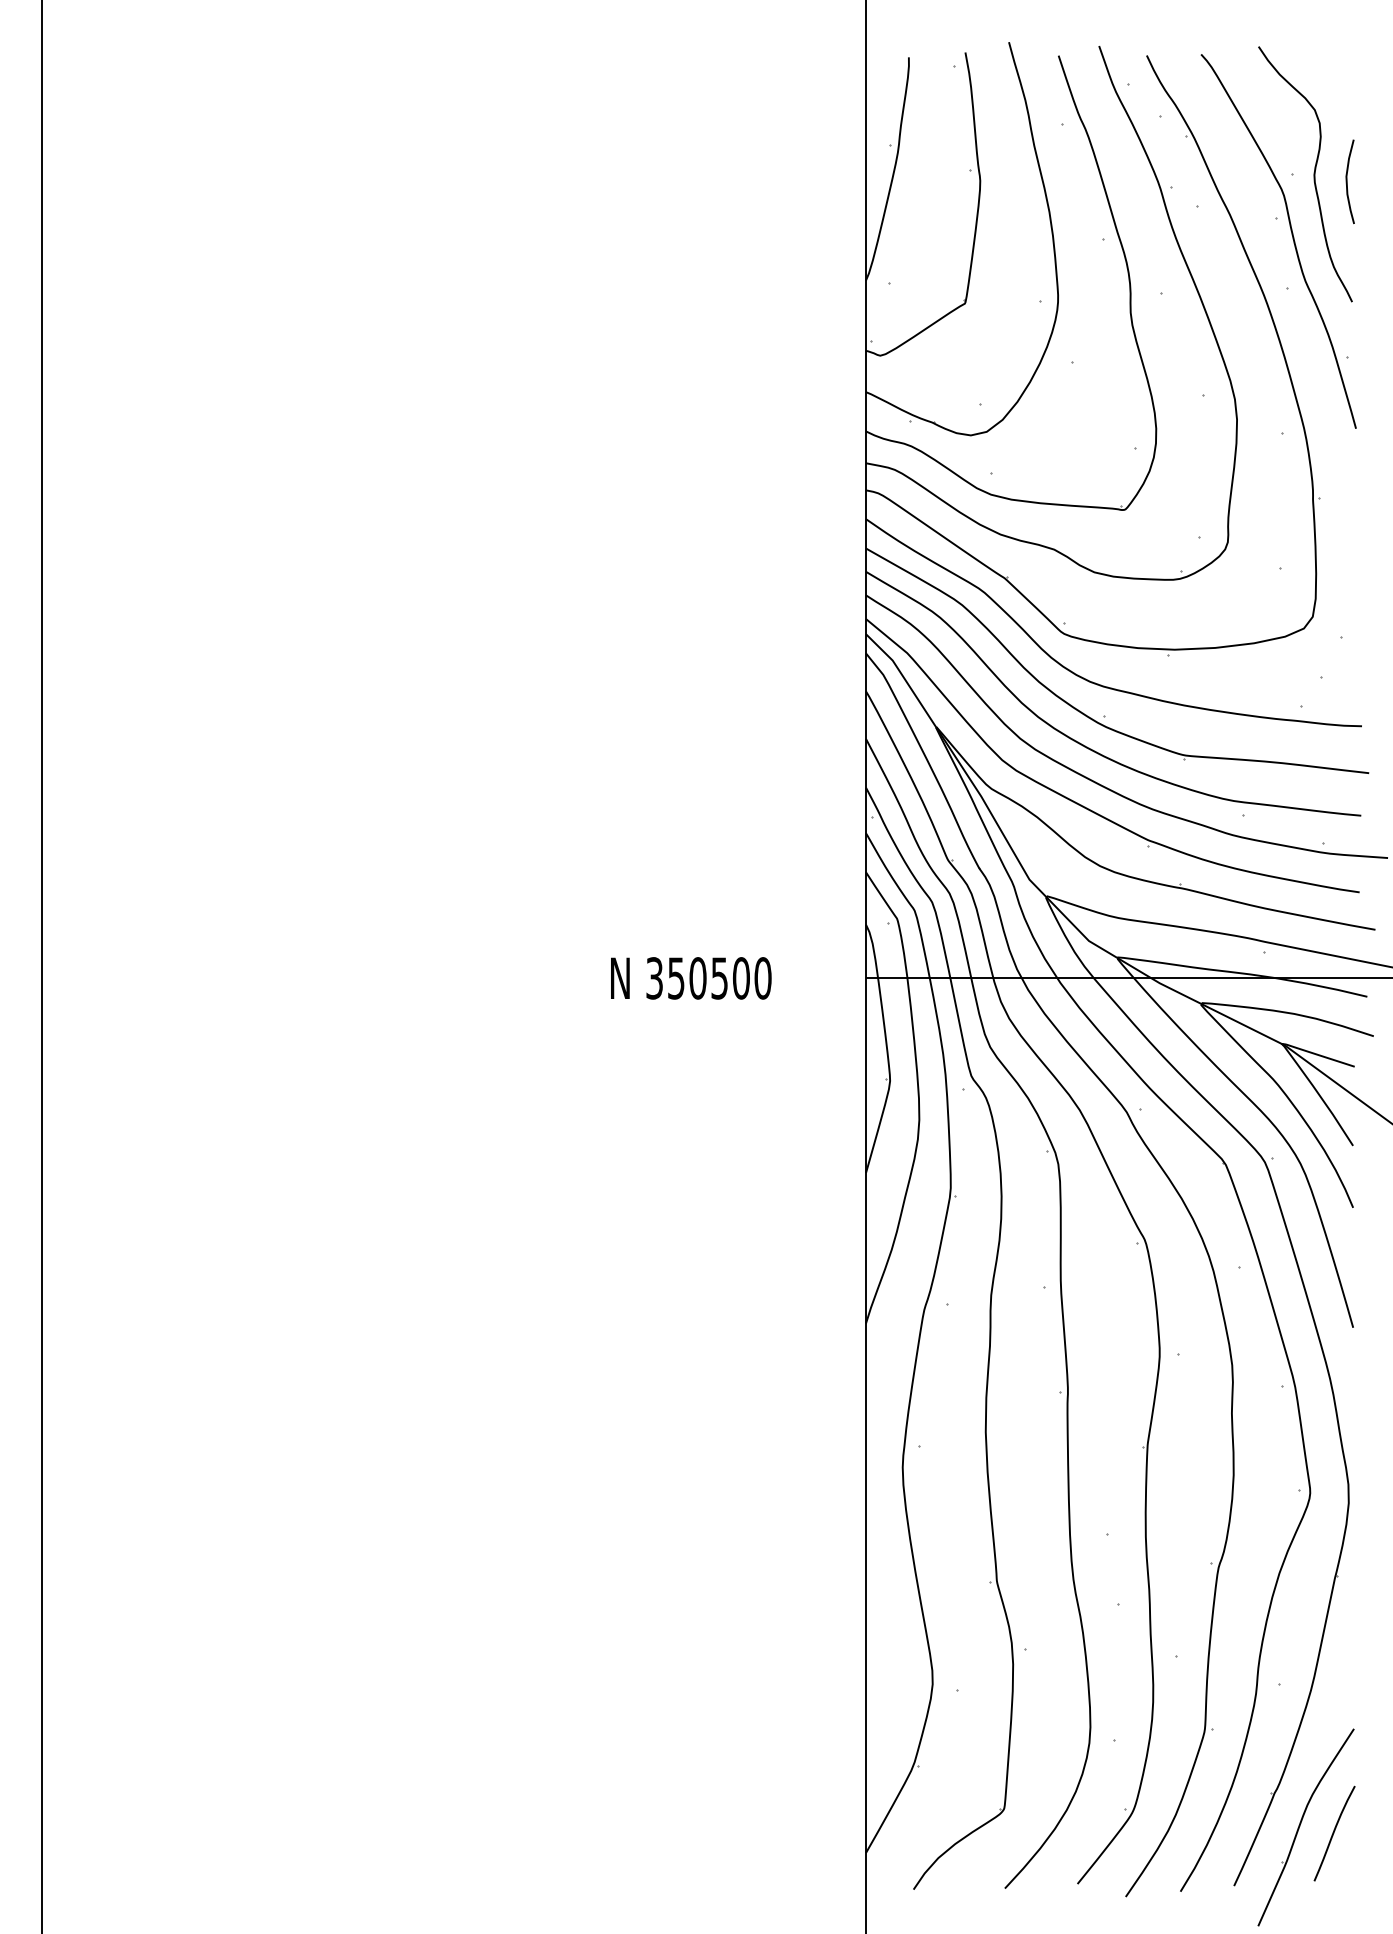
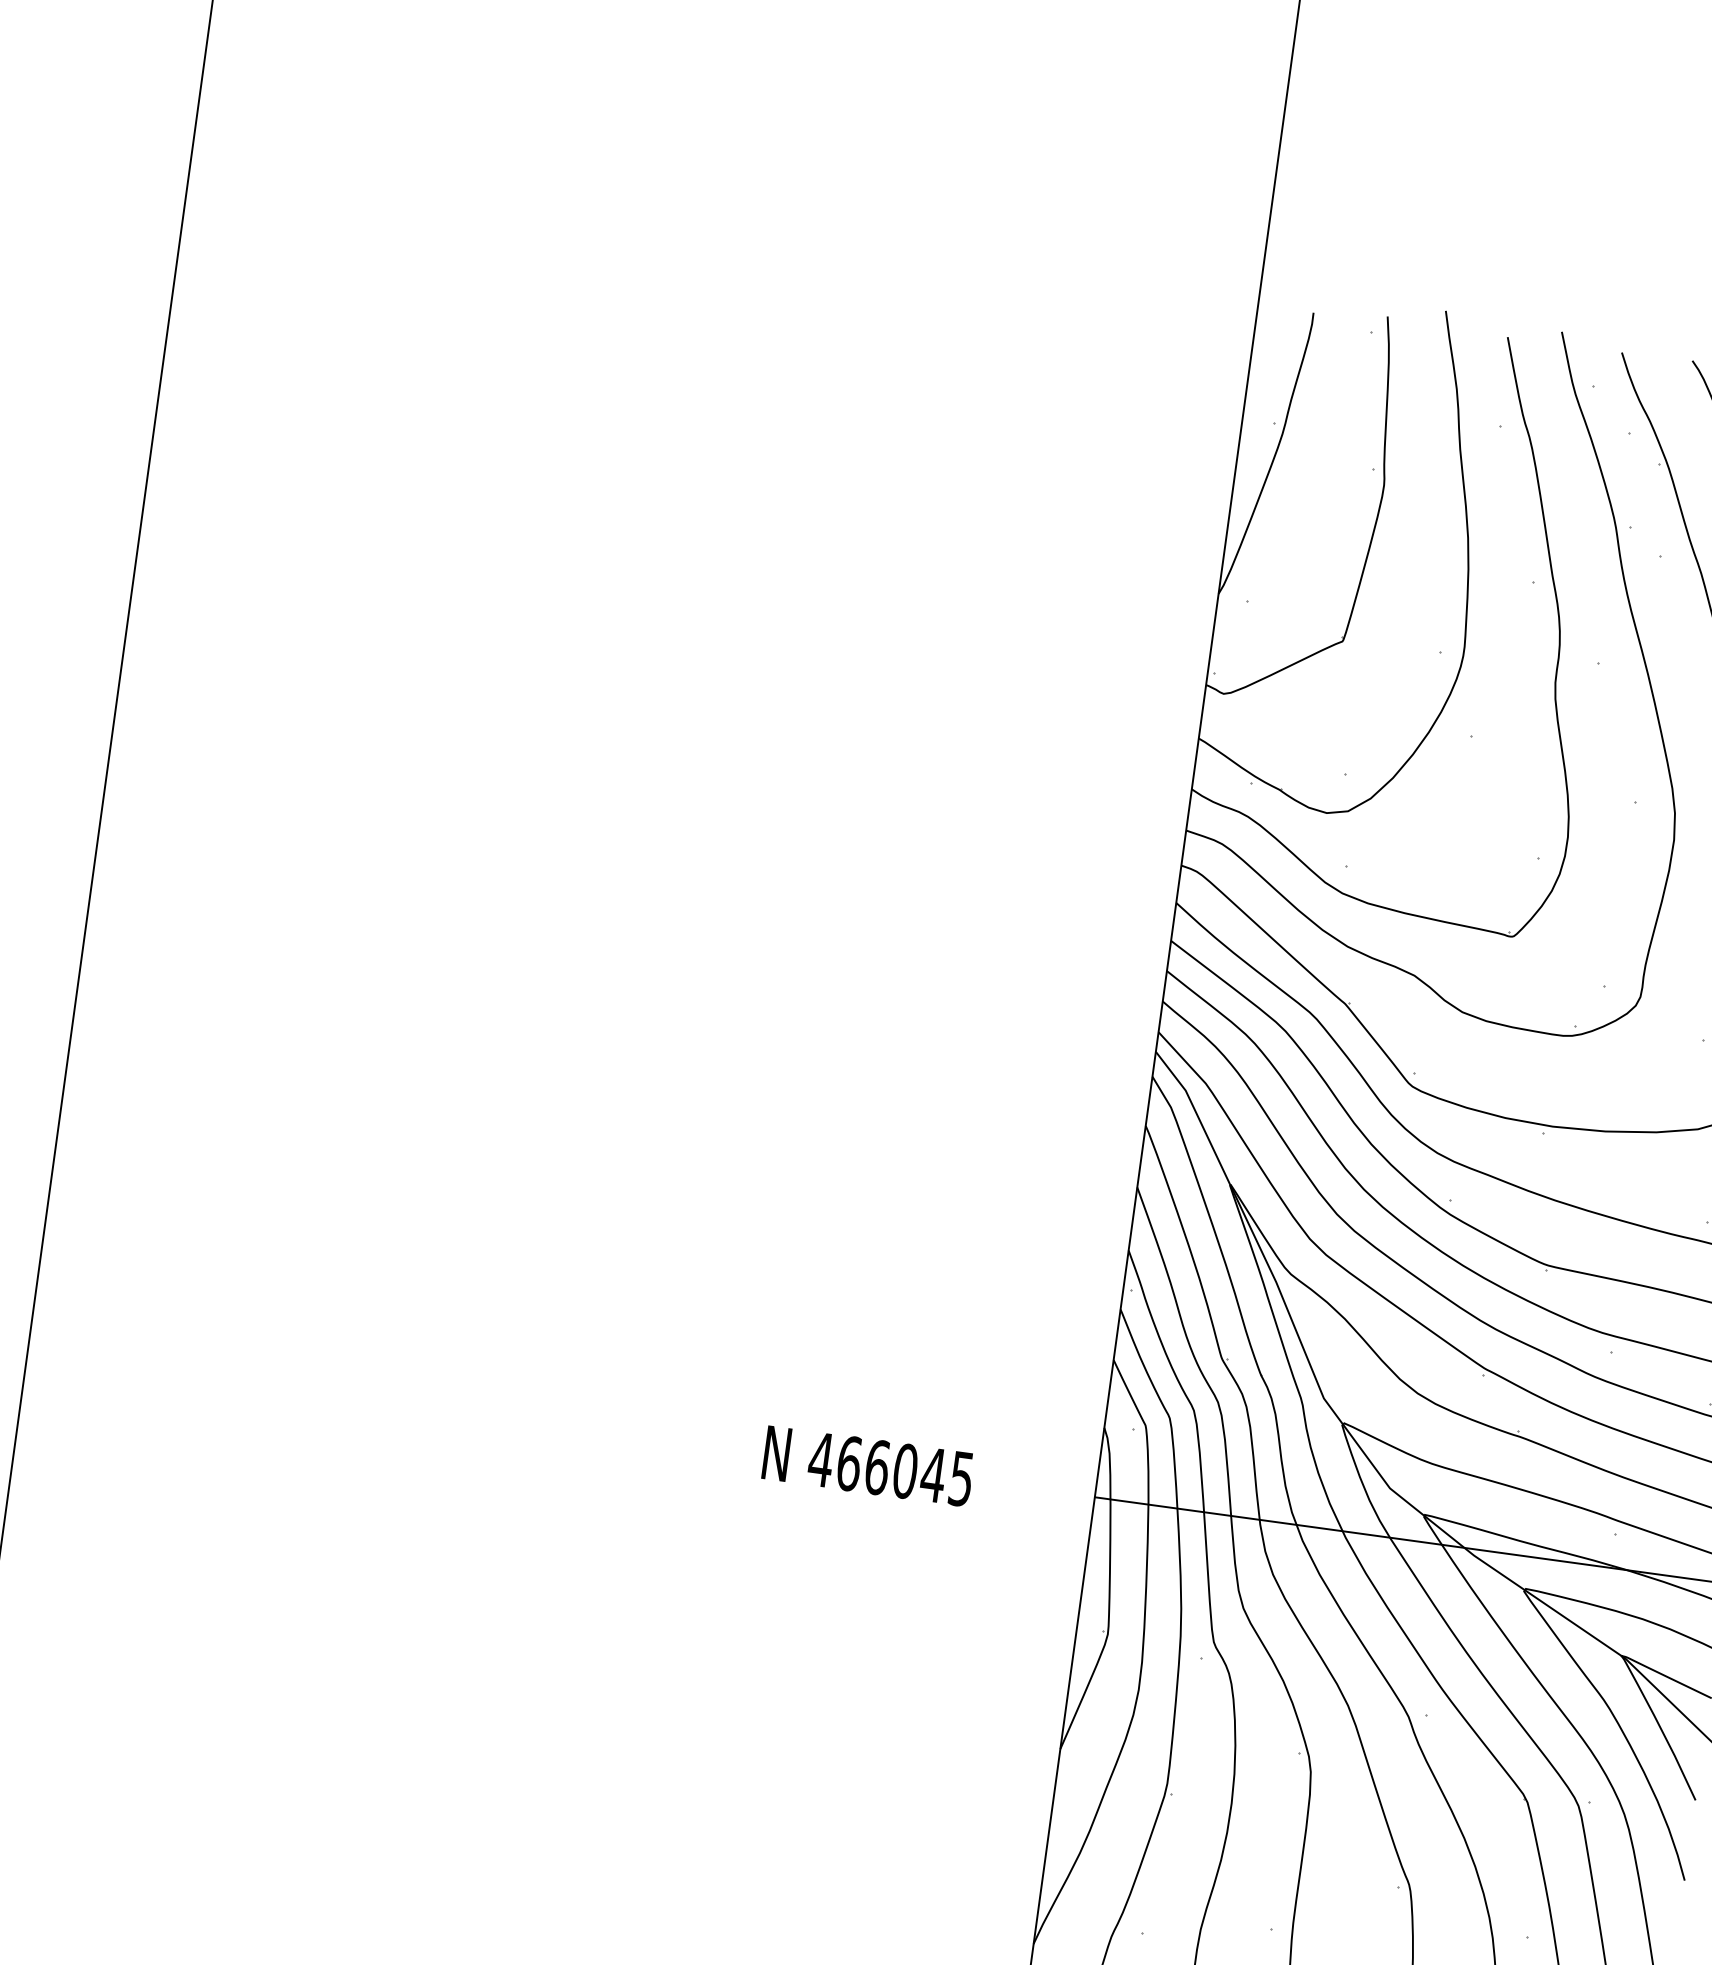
text: (708, 978) -> (890, 1469), 350500 -> 466045

